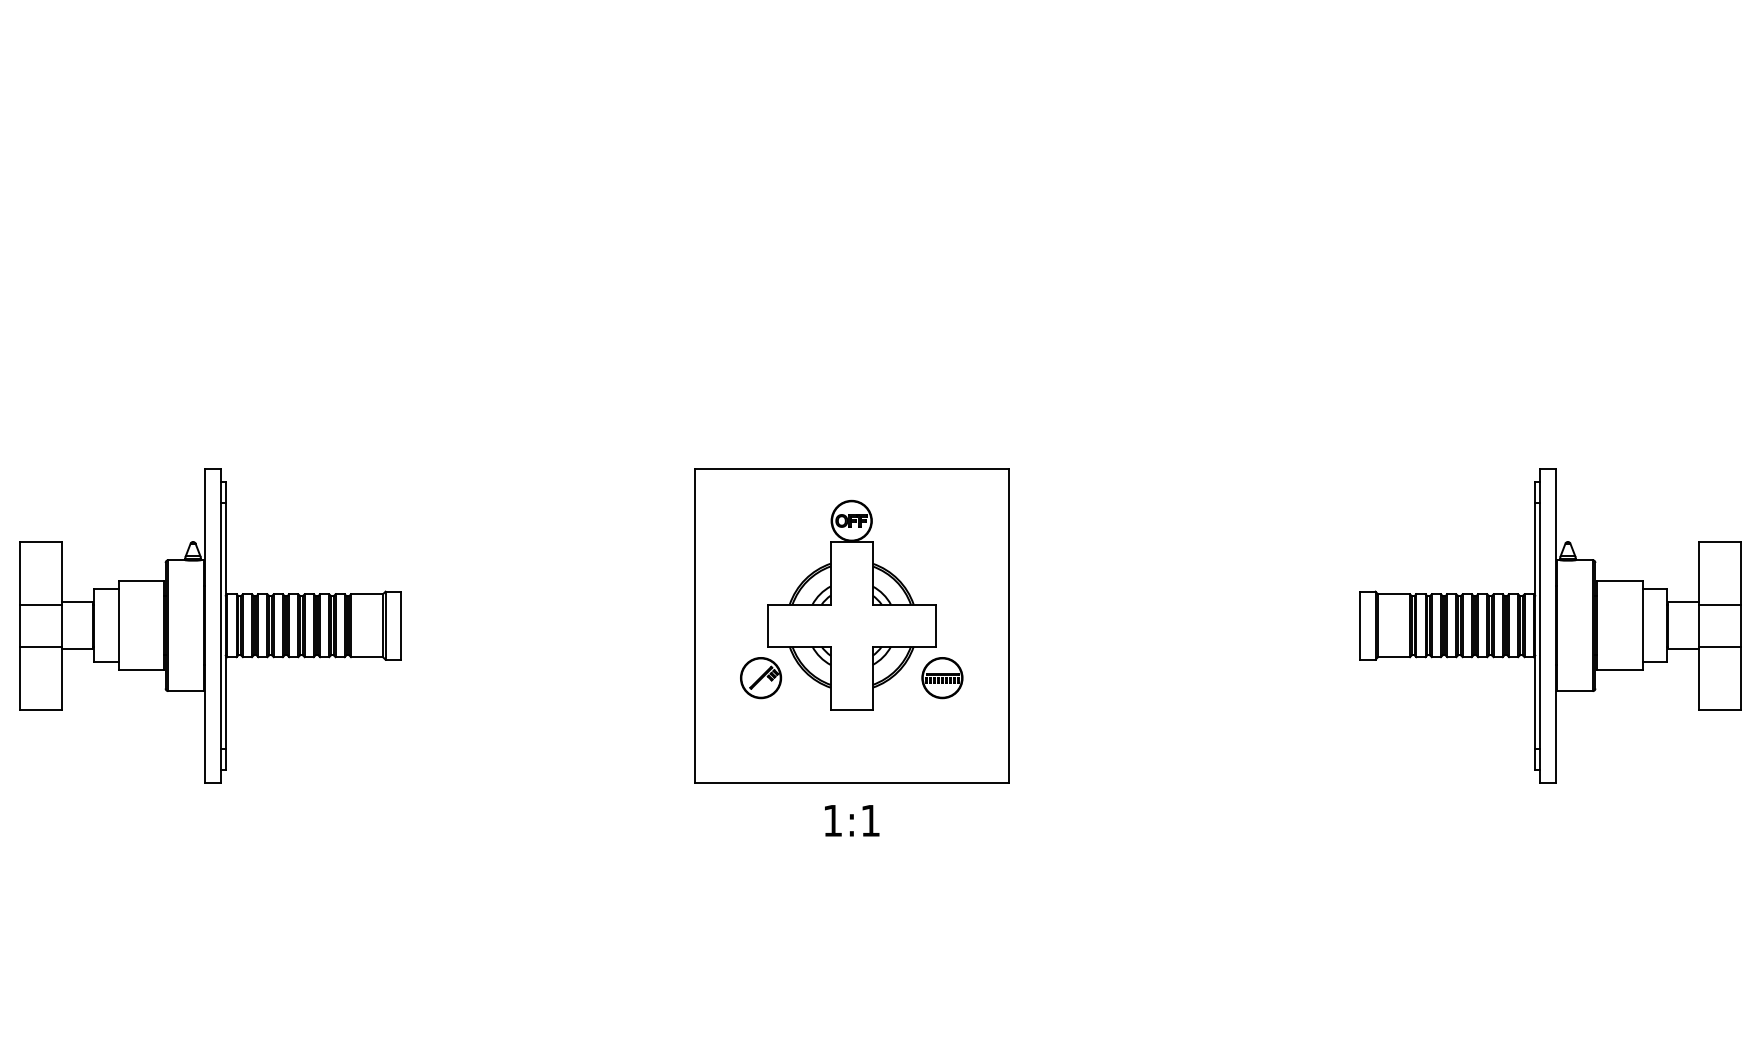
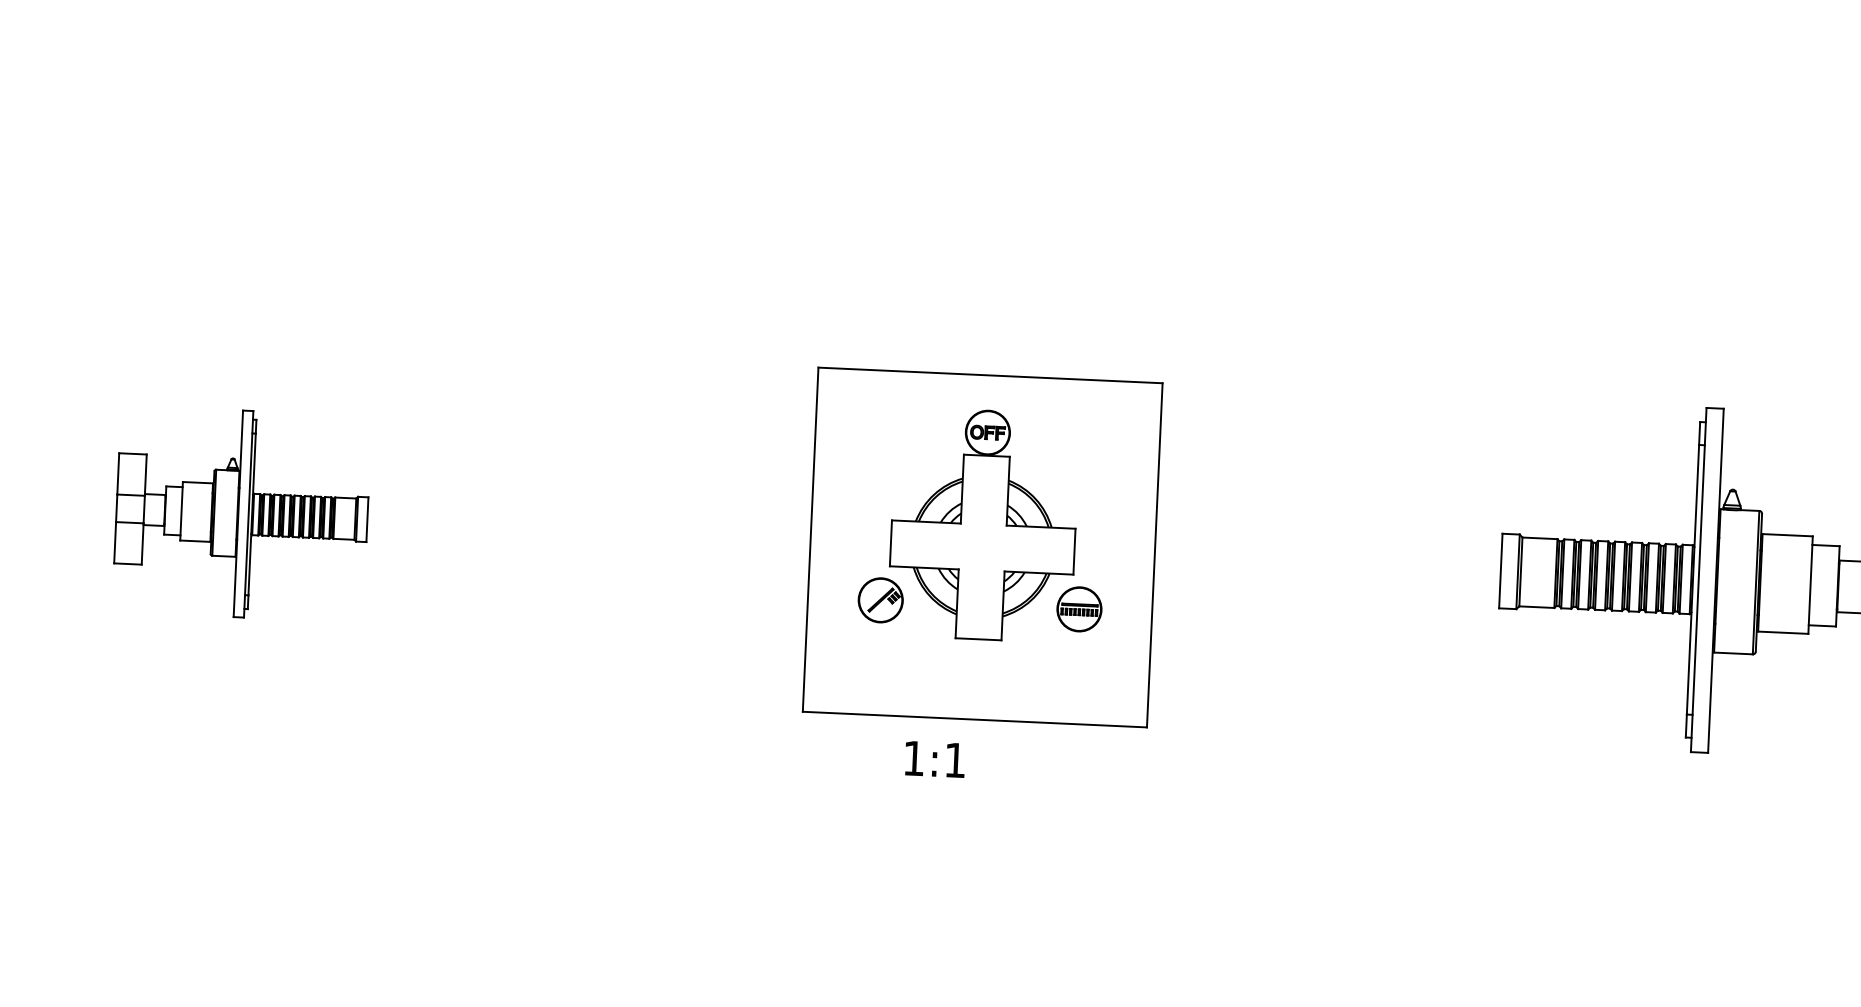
part: (210, 625) -> (242, 513), size x0.6
part: (851, 625) -> (982, 547), moved

